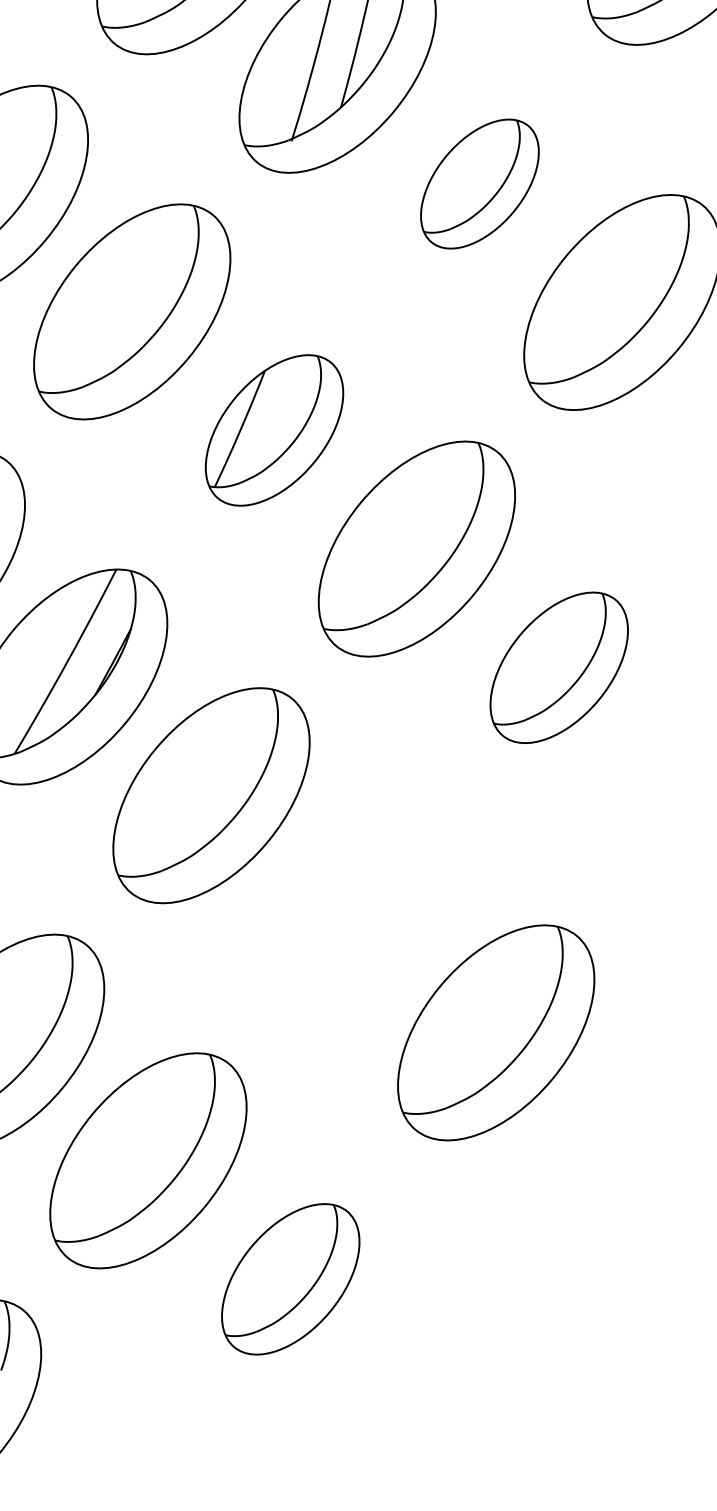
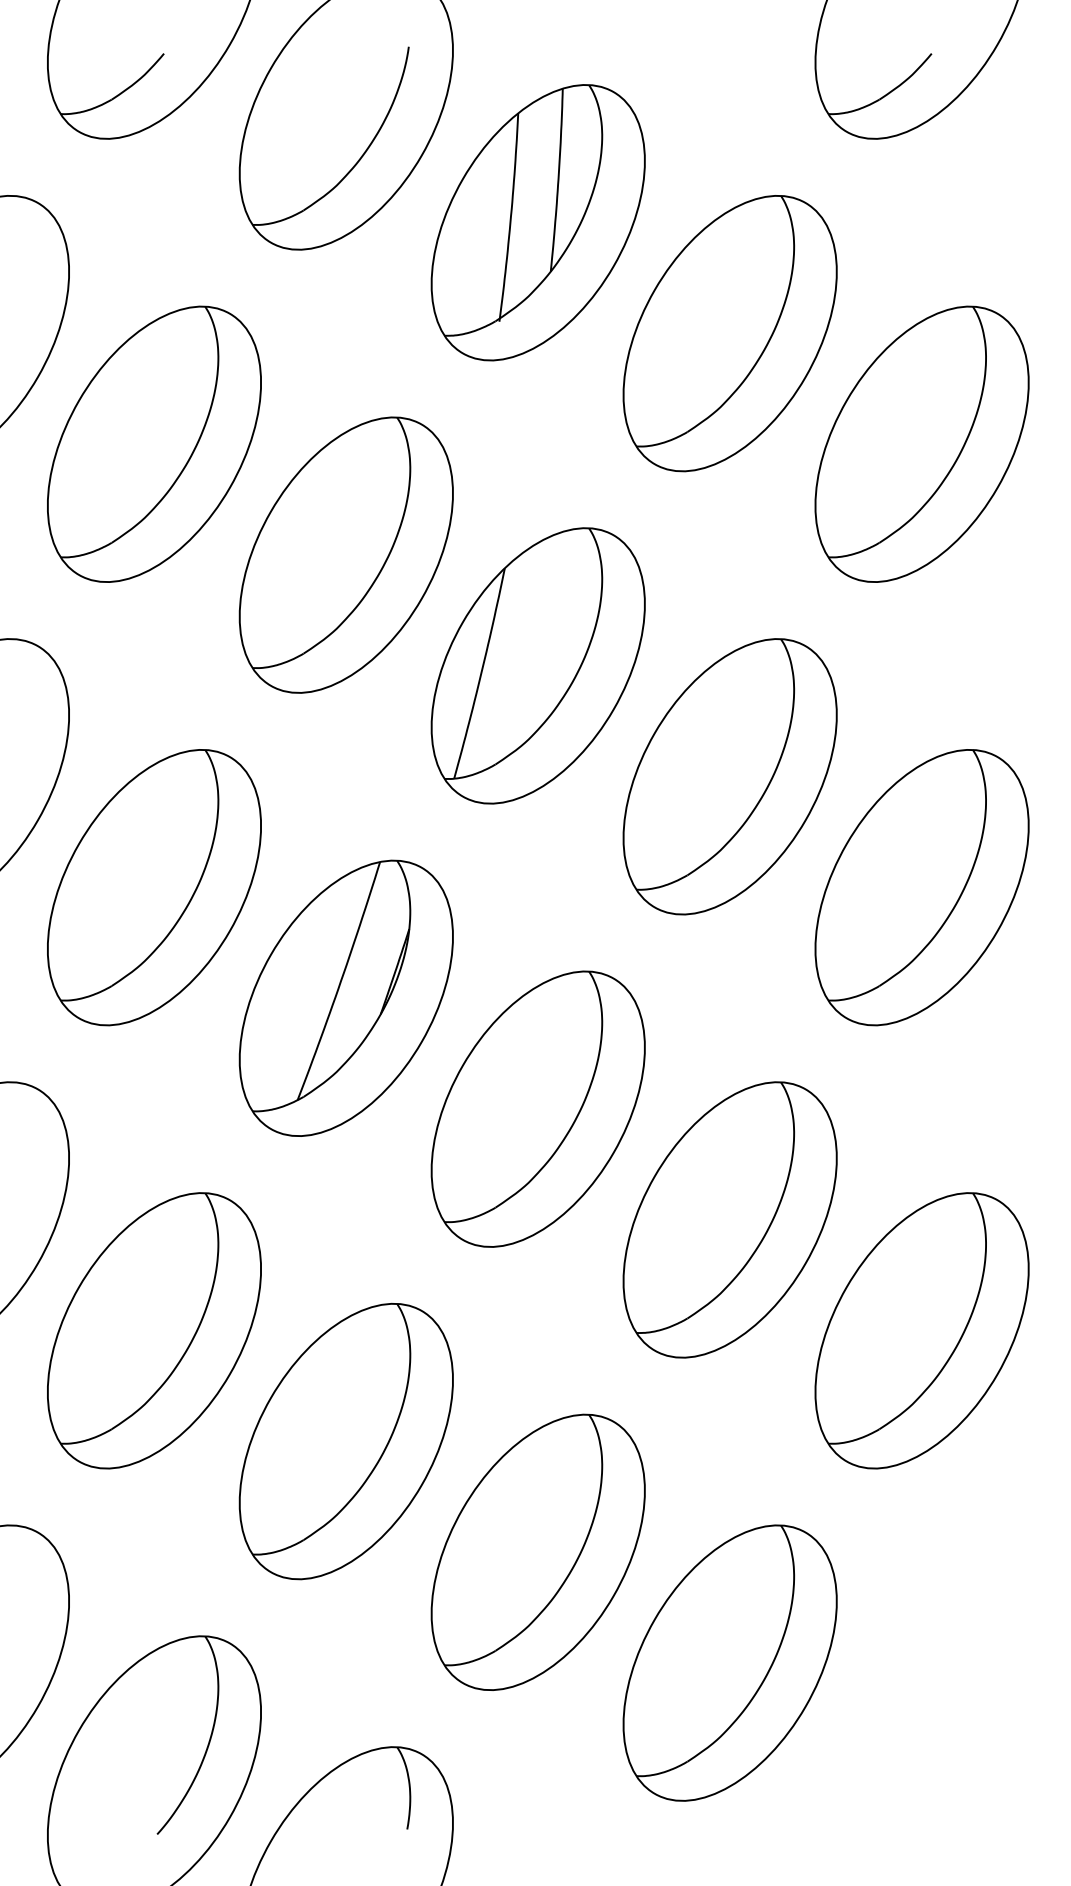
part: (479, 183) -> (729, 333), size x1.67
part: (274, 430) -> (537, 665), size x1.43
part: (558, 667) -> (921, 887), size x1.43
part: (353, 913) -> (729, 1219), added
part: (290, 1278) -> (729, 1662), size x1.43

